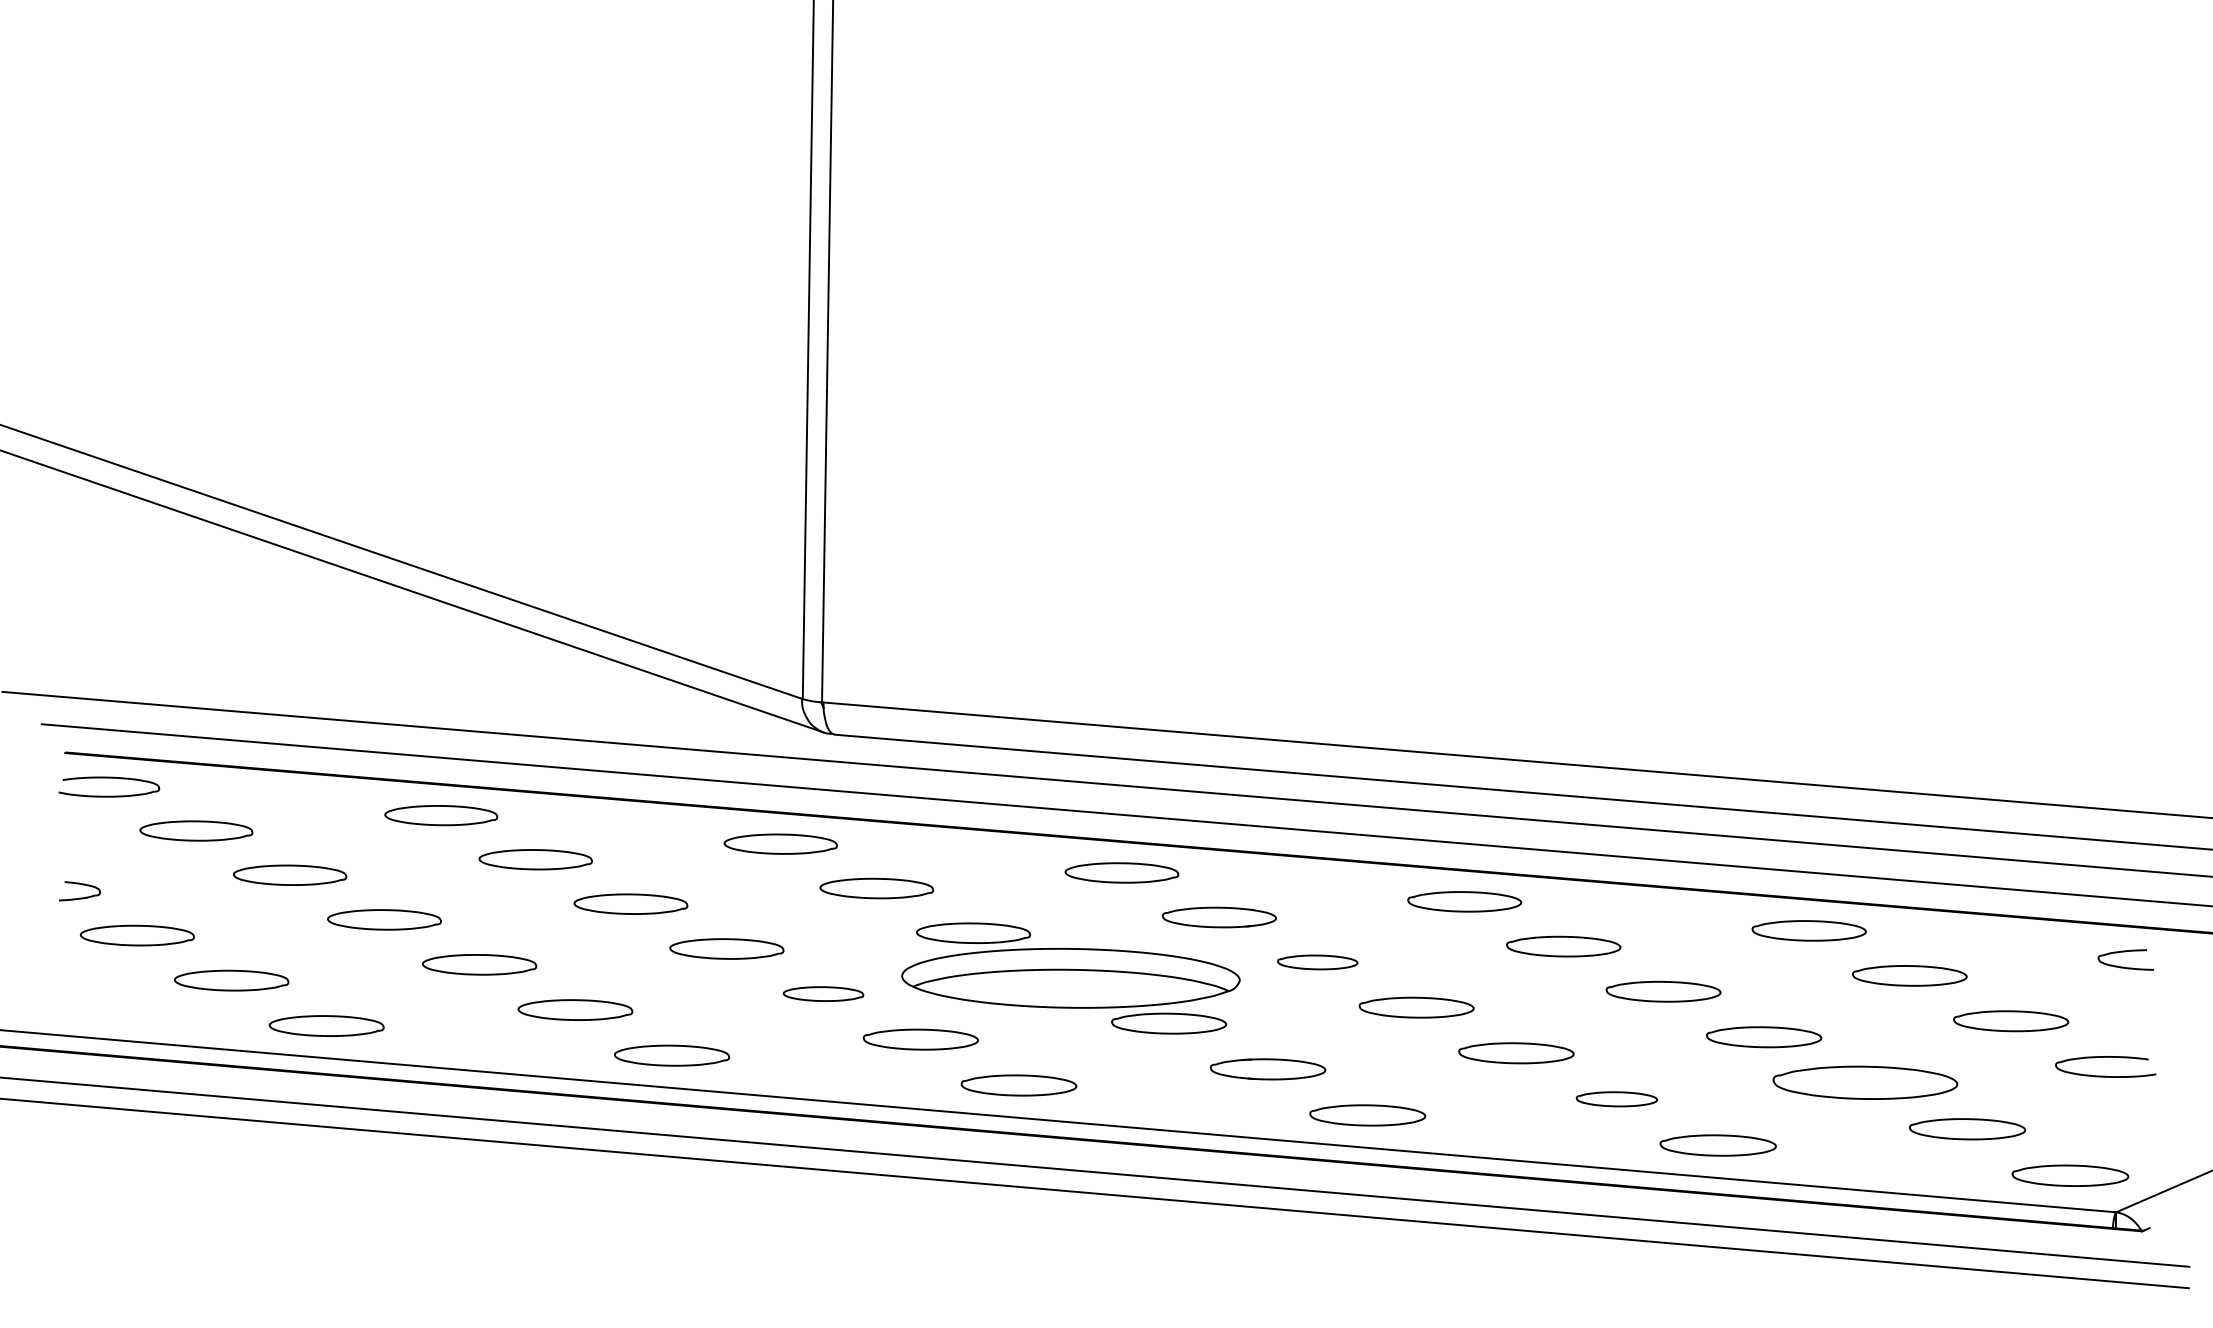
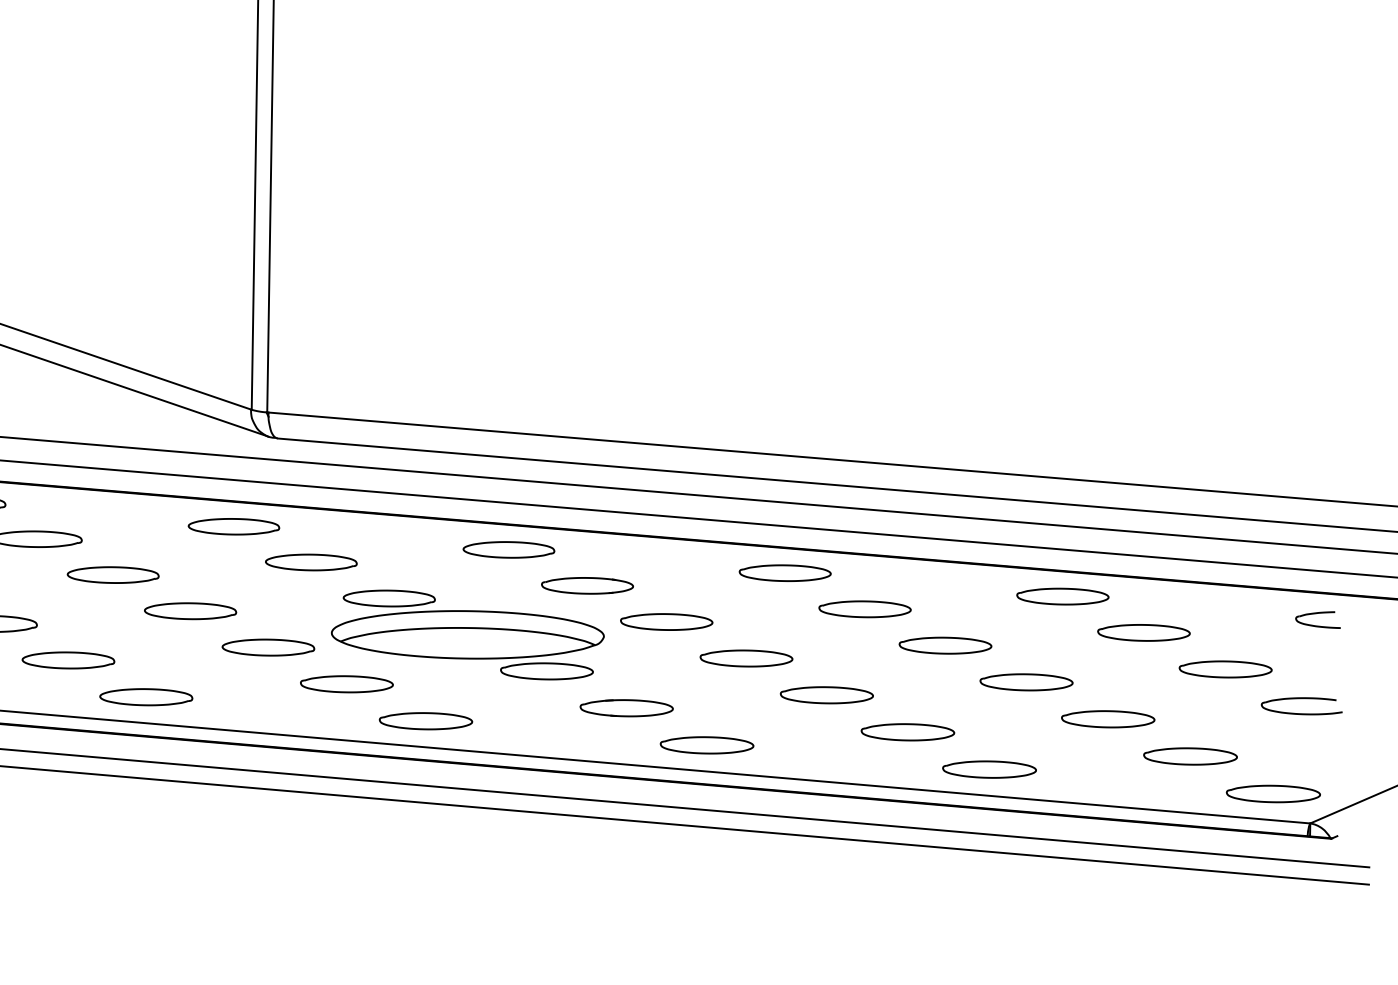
part: (1317, 962) -> (666, 622), size x1.43
part: (823, 993) -> (268, 647), size x1.43
part: (1865, 1083) -> (1108, 719), size x0.62
part: (1616, 1099) -> (907, 732), size x1.43

